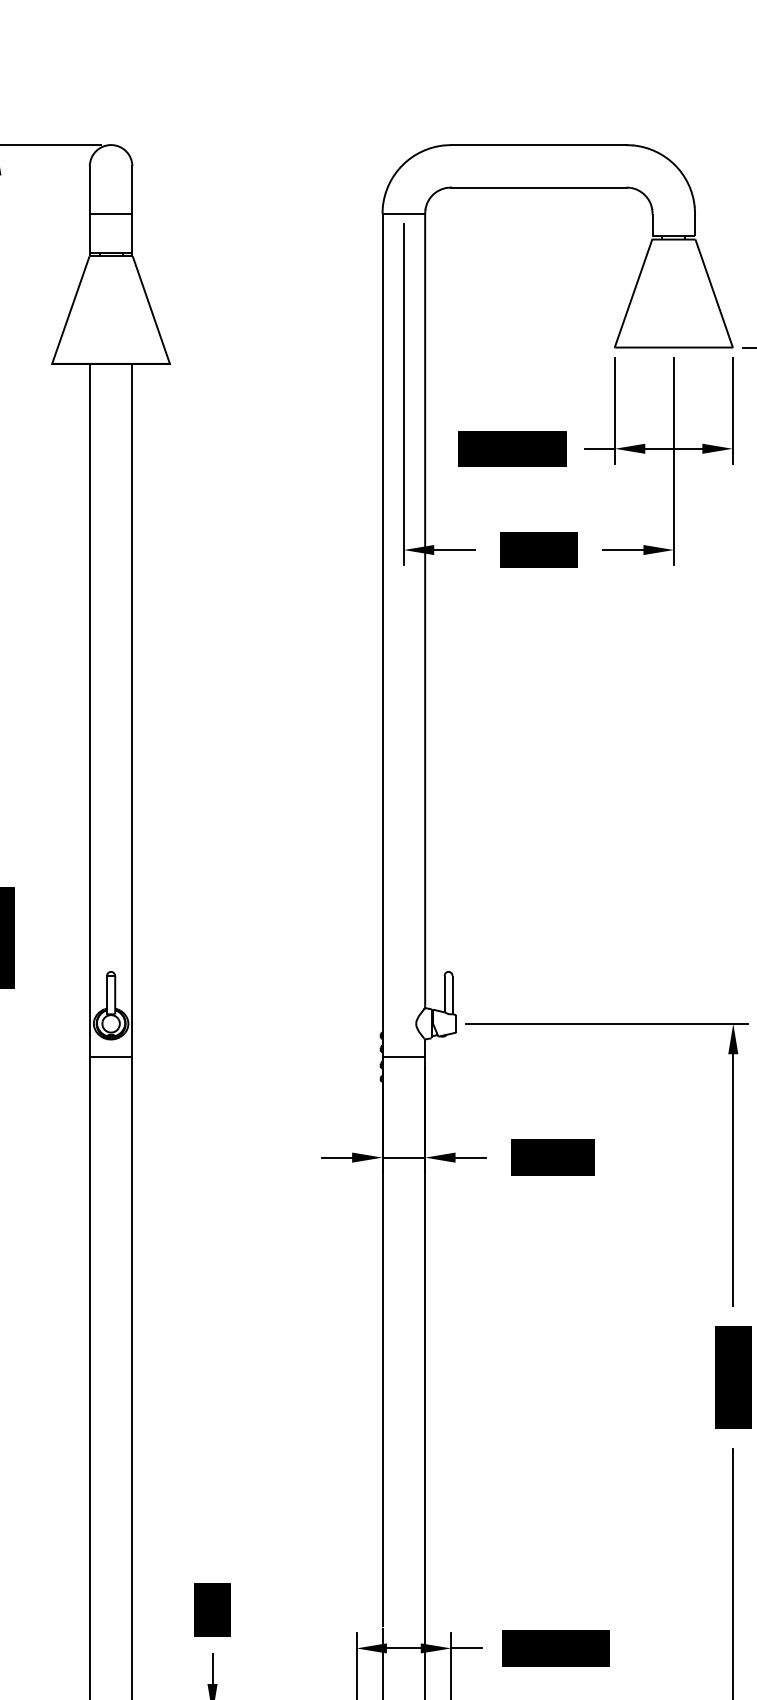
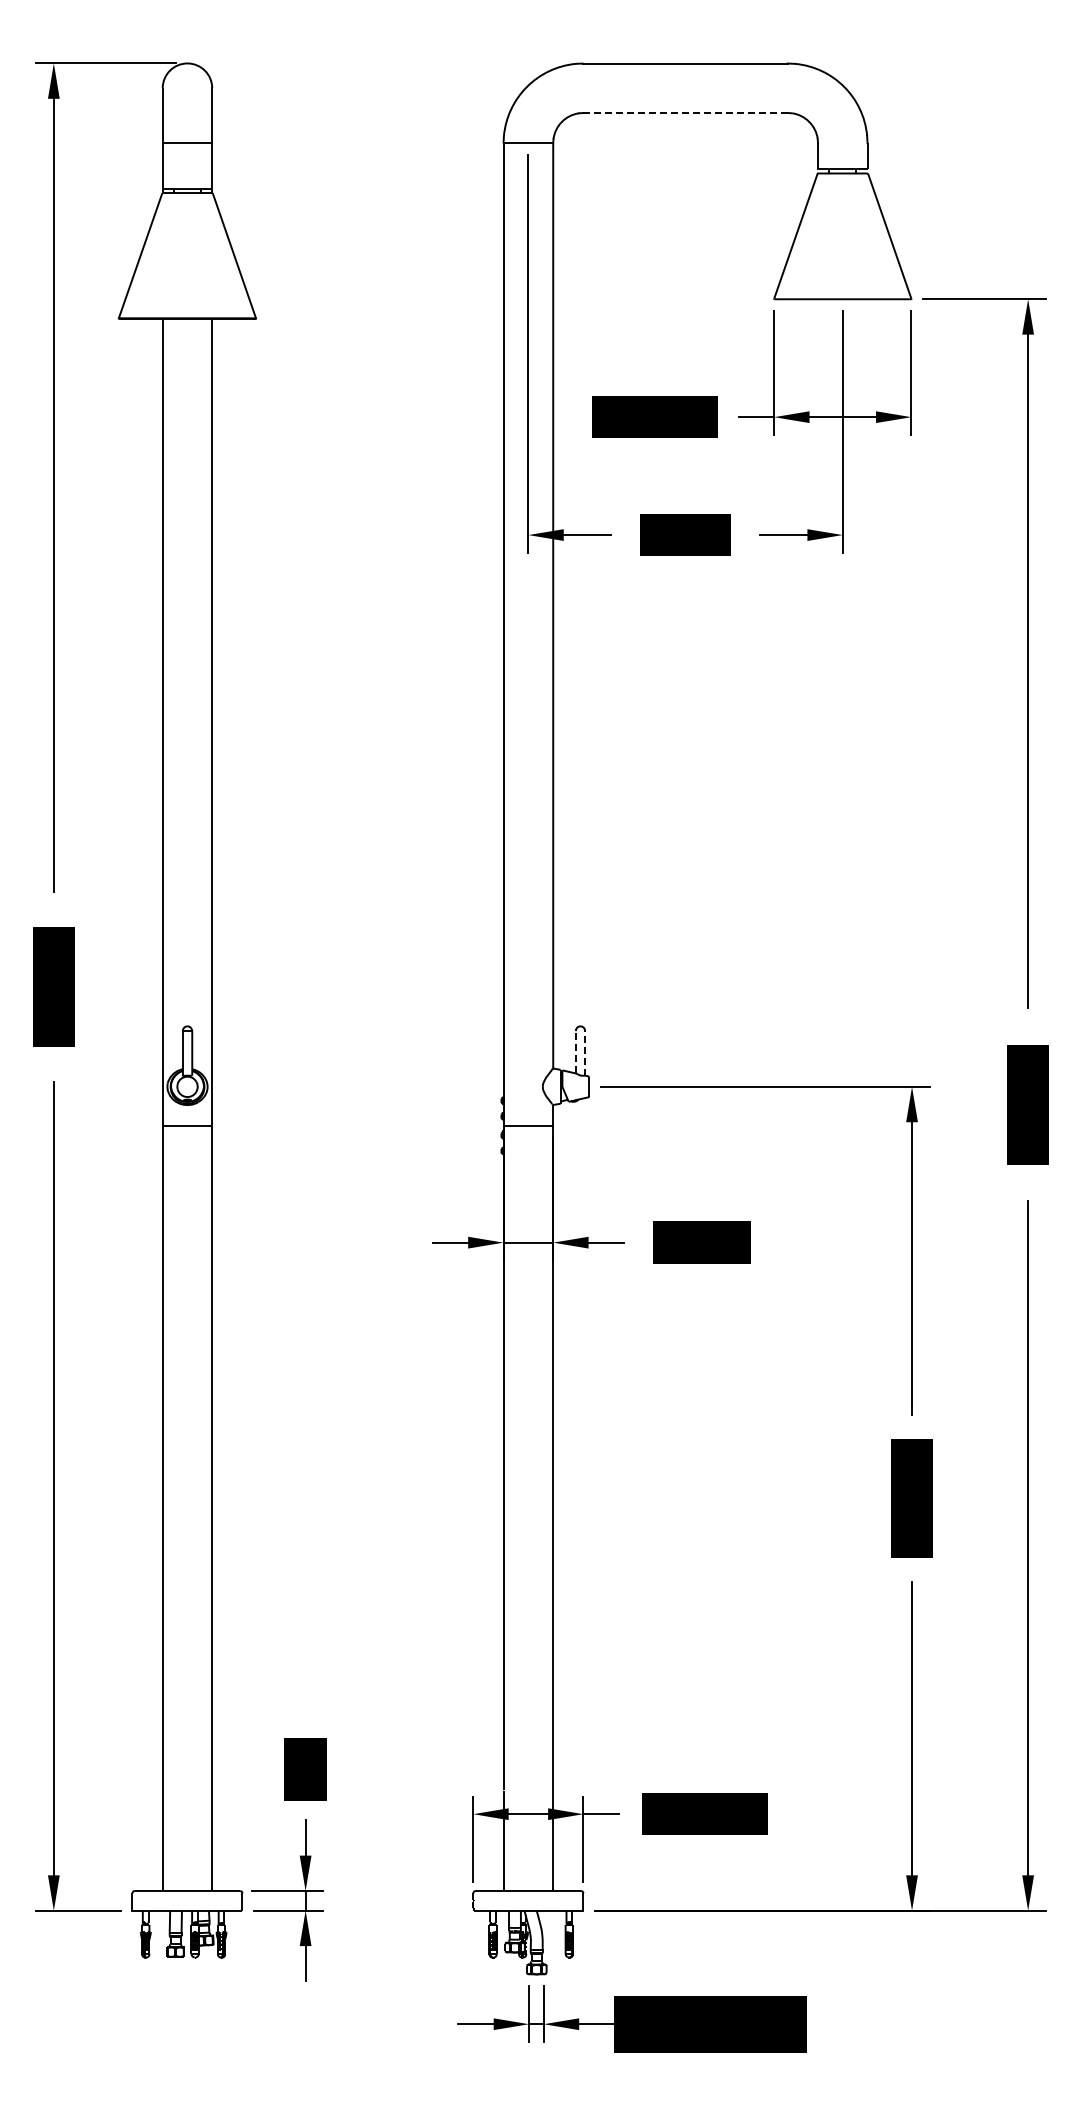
line: (539, 187) -> (686, 112), solid -> dashed
line: (444, 993) -> (575, 1051), solid -> dashed
line: (452, 994) -> (585, 1052), solid -> dashed

